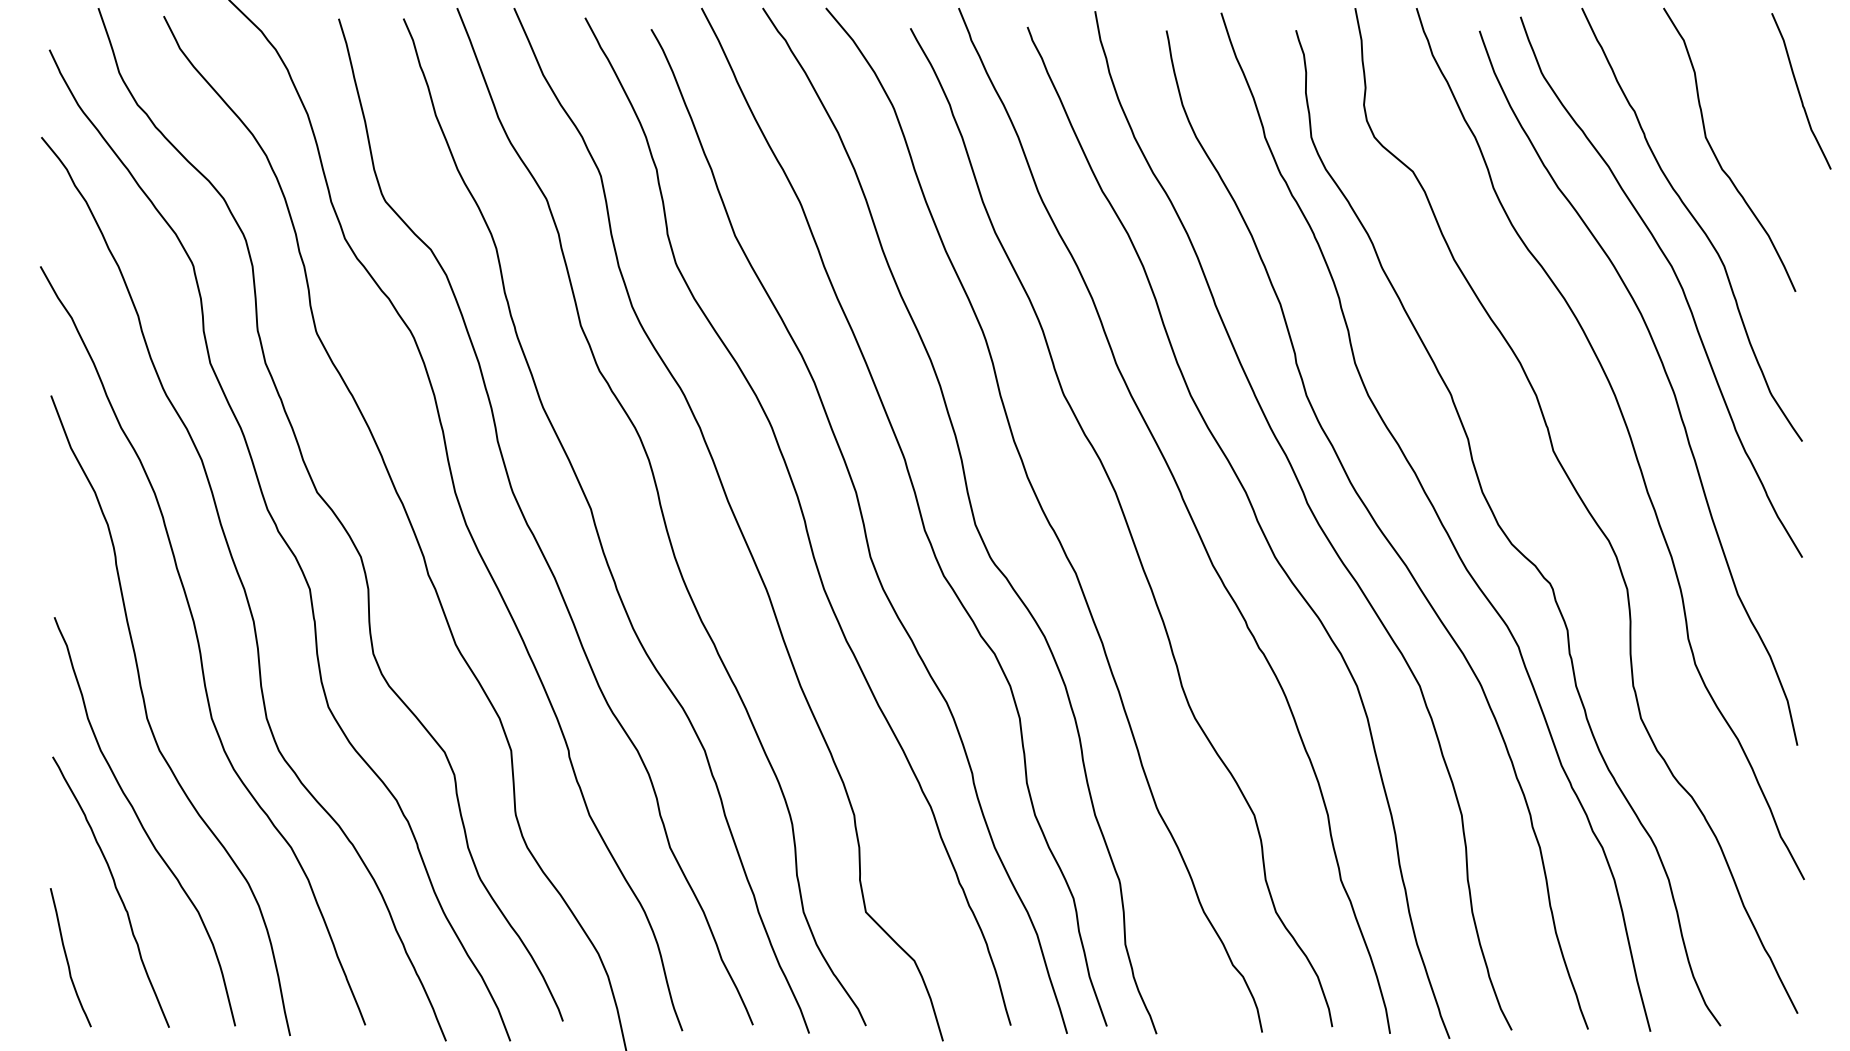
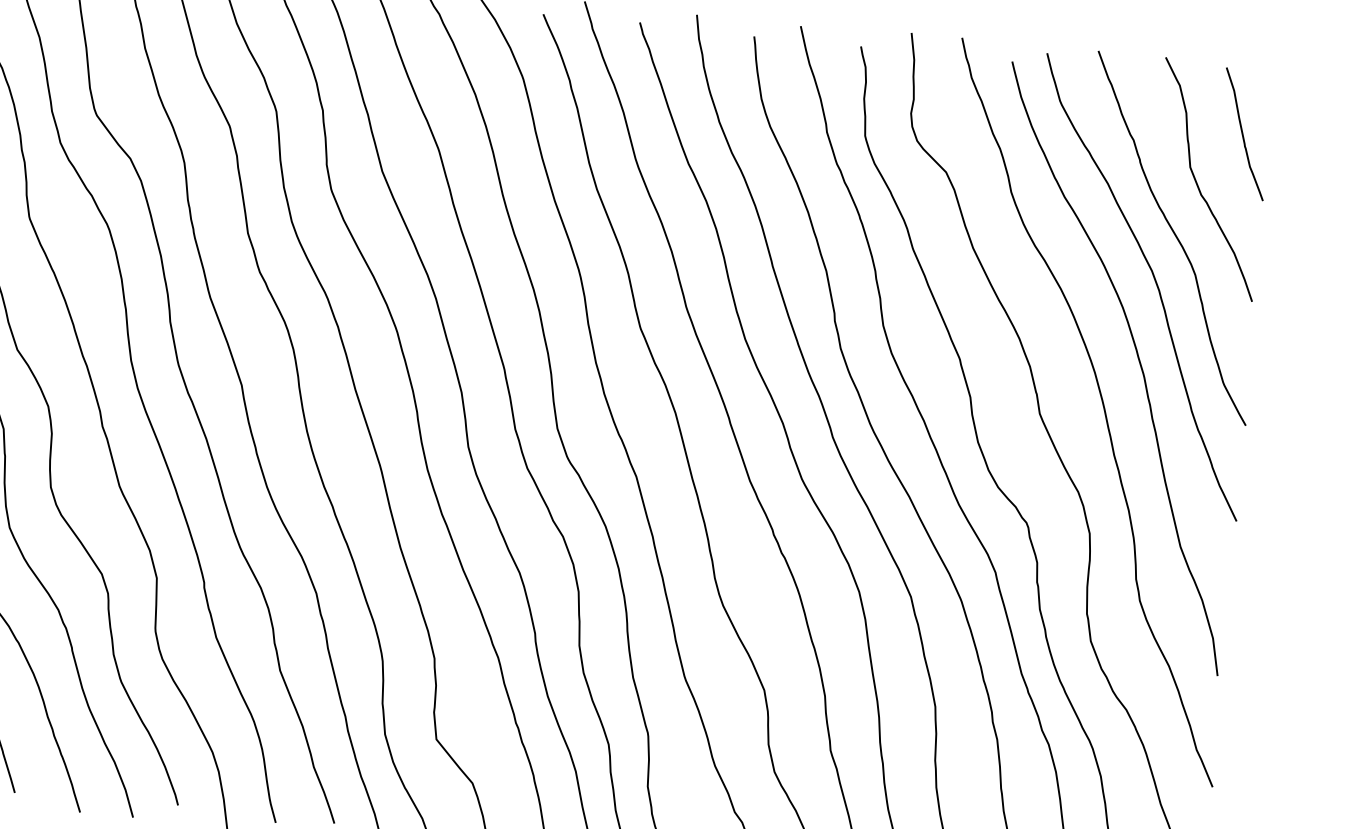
curve: (1799, 91) -> (1243, 134), moved

